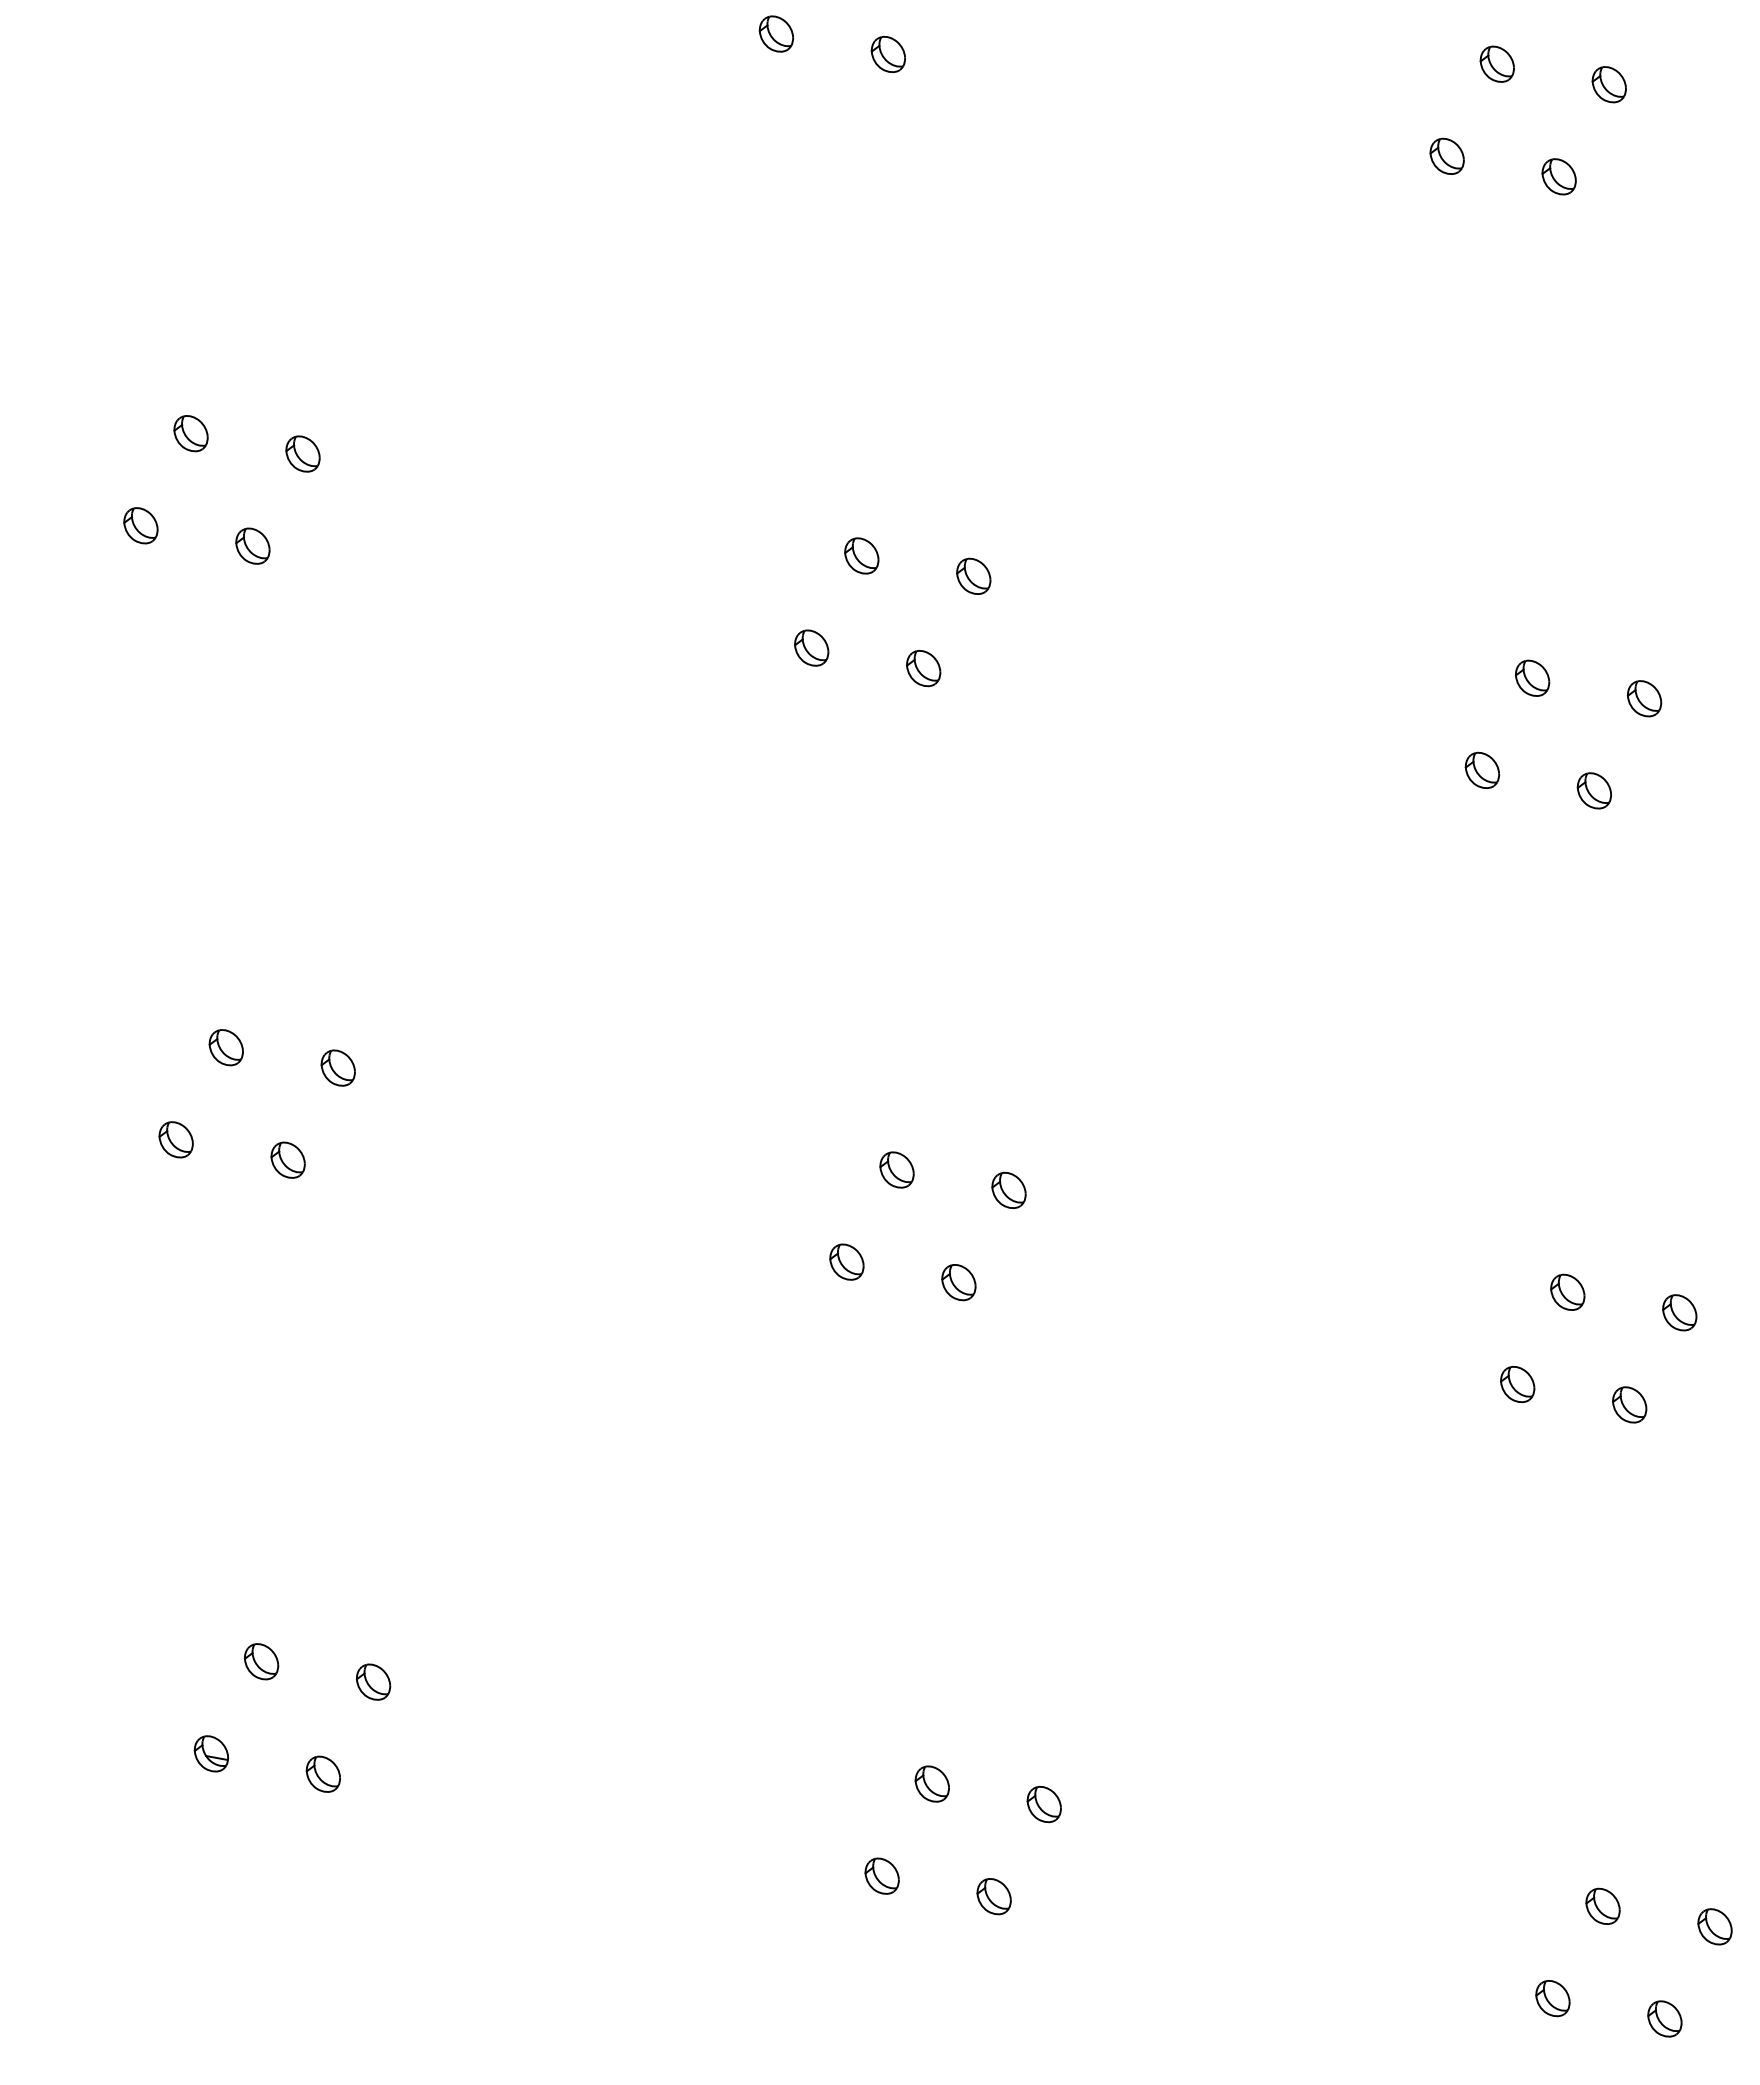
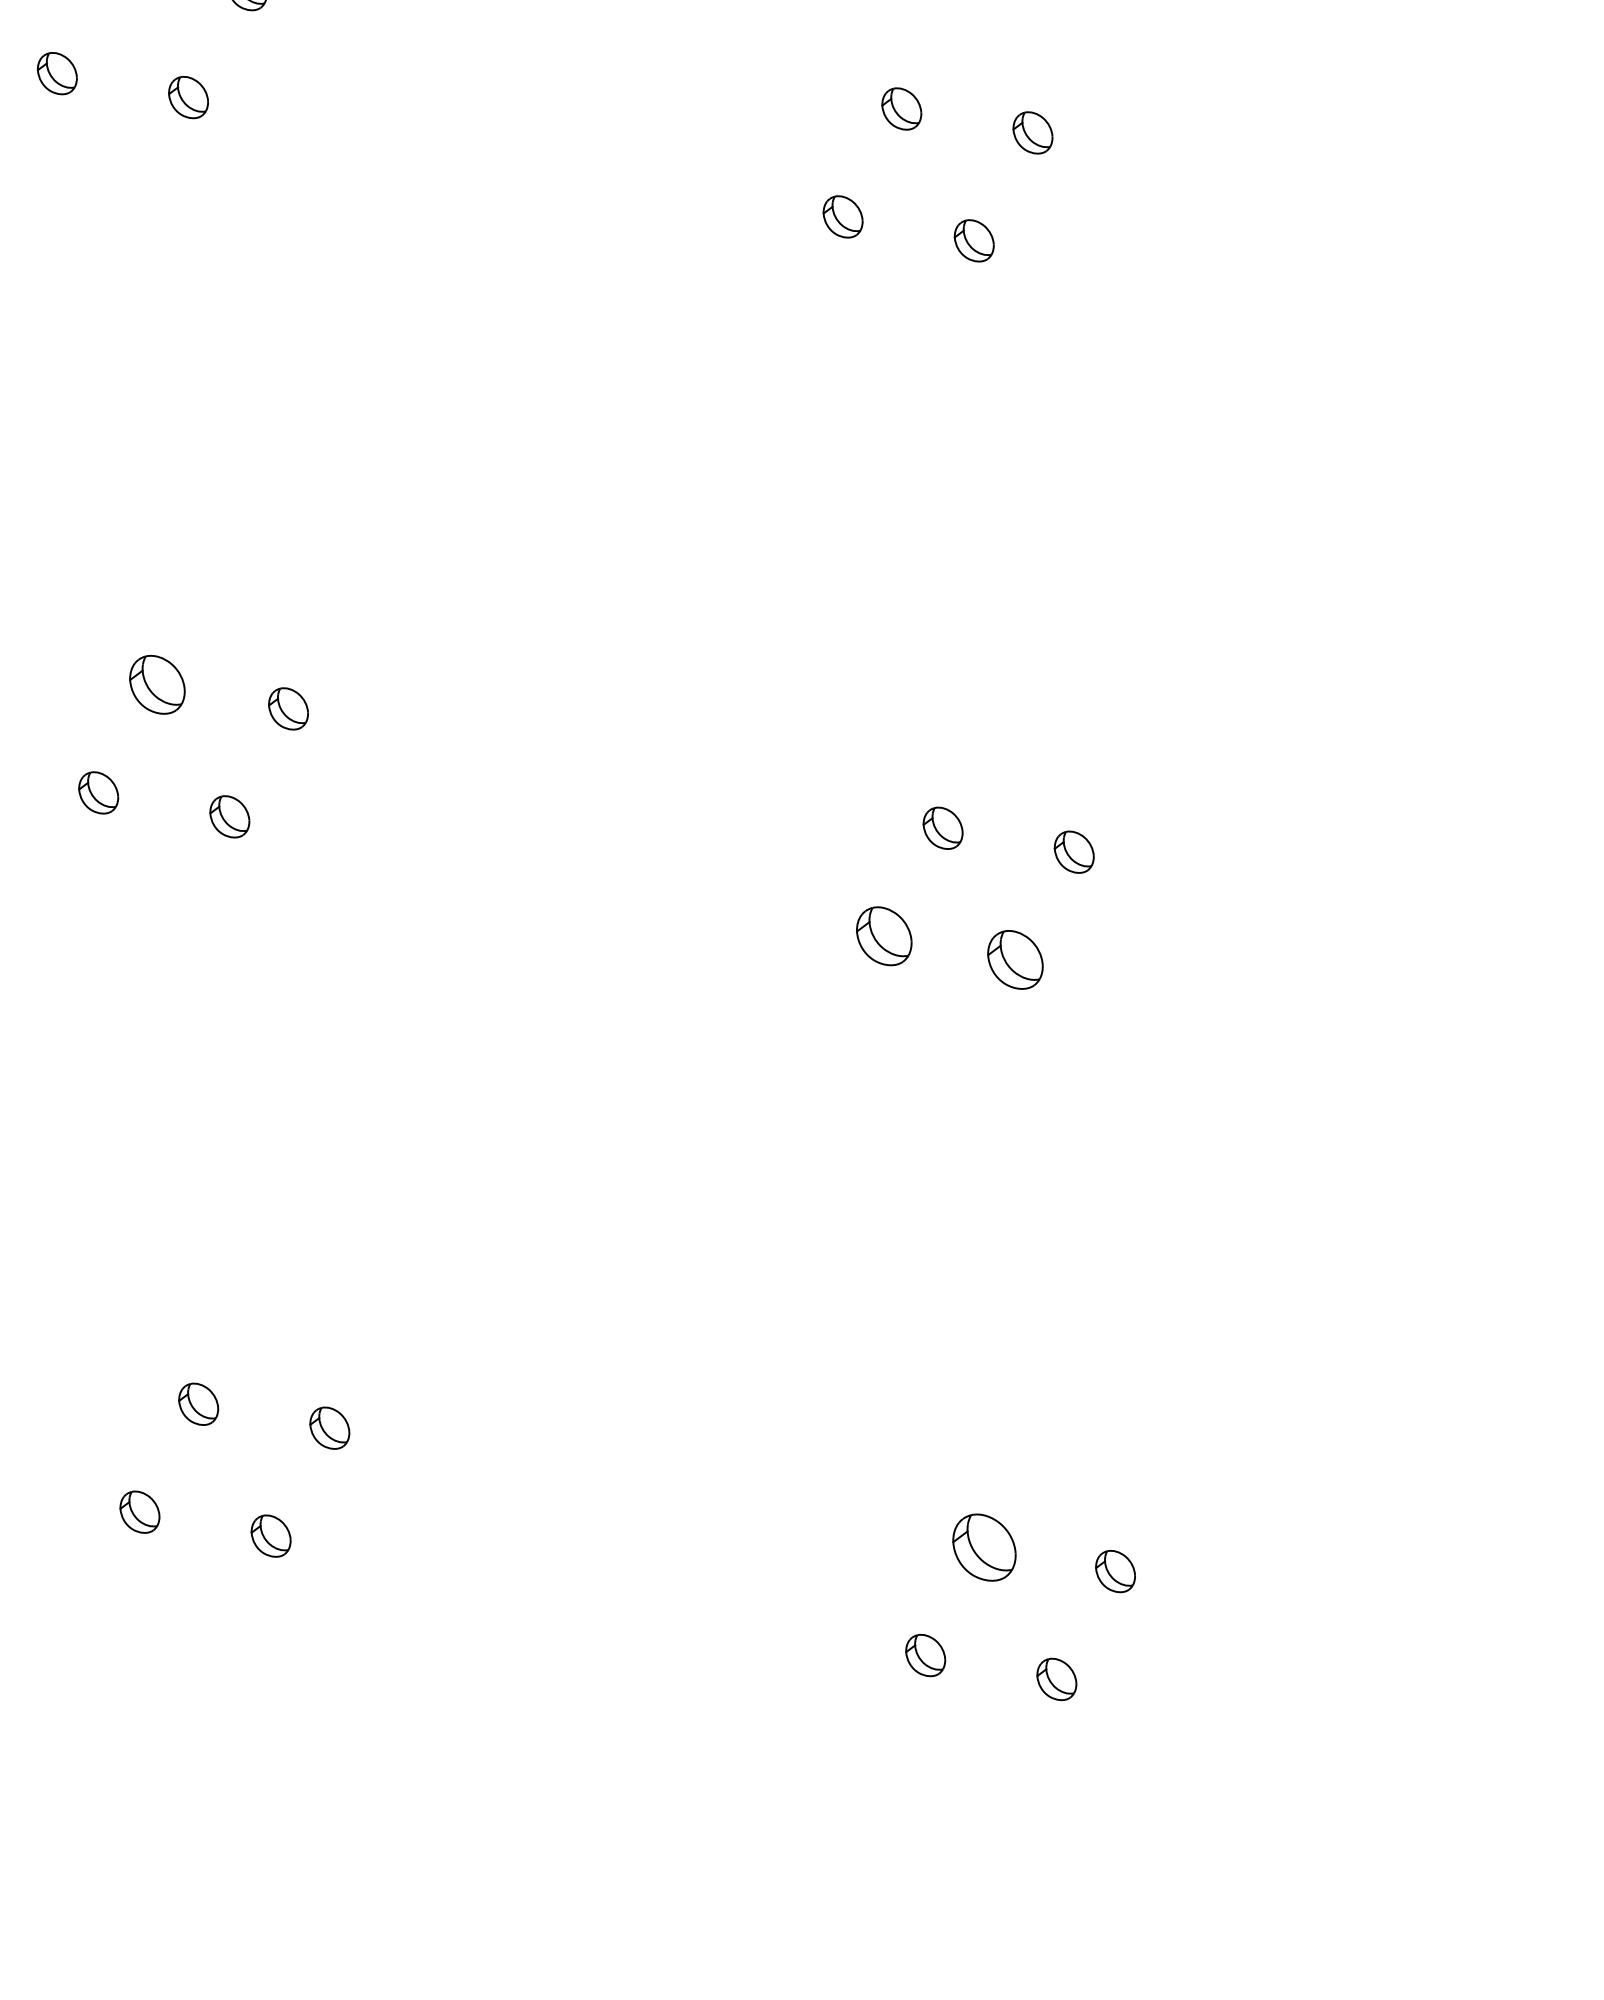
part: (190, 433) -> (156, 684), size x1.4
part: (811, 647) -> (884, 935), size x1.4
part: (923, 668) -> (1015, 960), size x1.4
part: (896, 1169) -> (983, 1546), size x1.6

